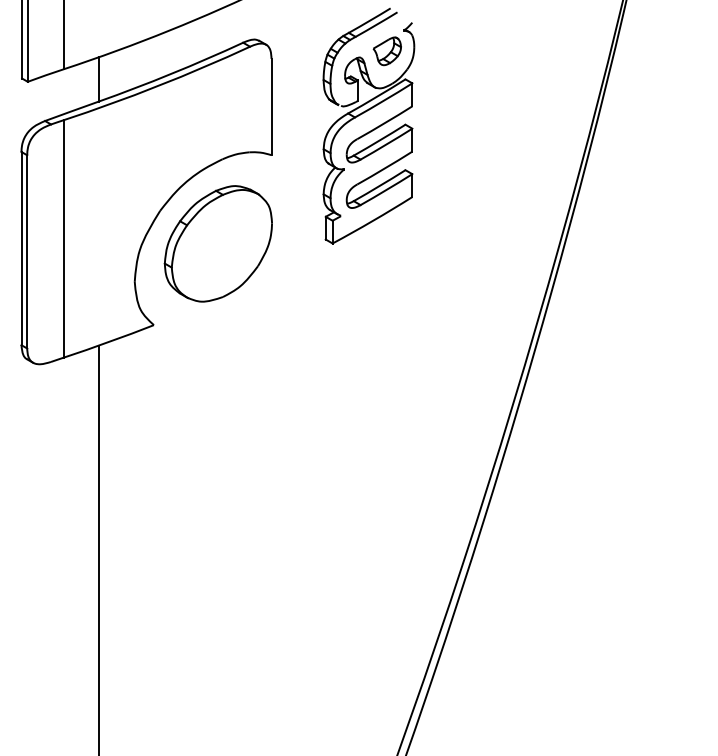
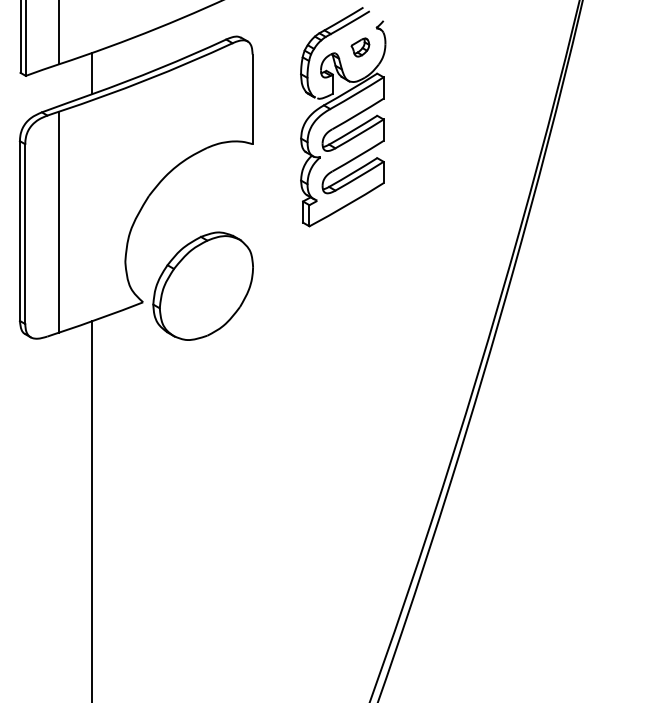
part: (386, 51) -> (359, 47), size x0.7
part: (217, 243) -> (202, 285), moved

